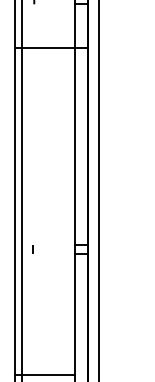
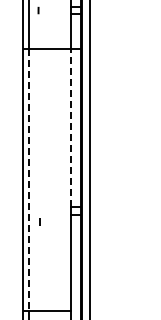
line: (75, 145) -> (71, 127), solid -> dashed
line: (21, 211) -> (28, 180), solid -> dashed
line: (32, 249) -> (39, 221), moved

